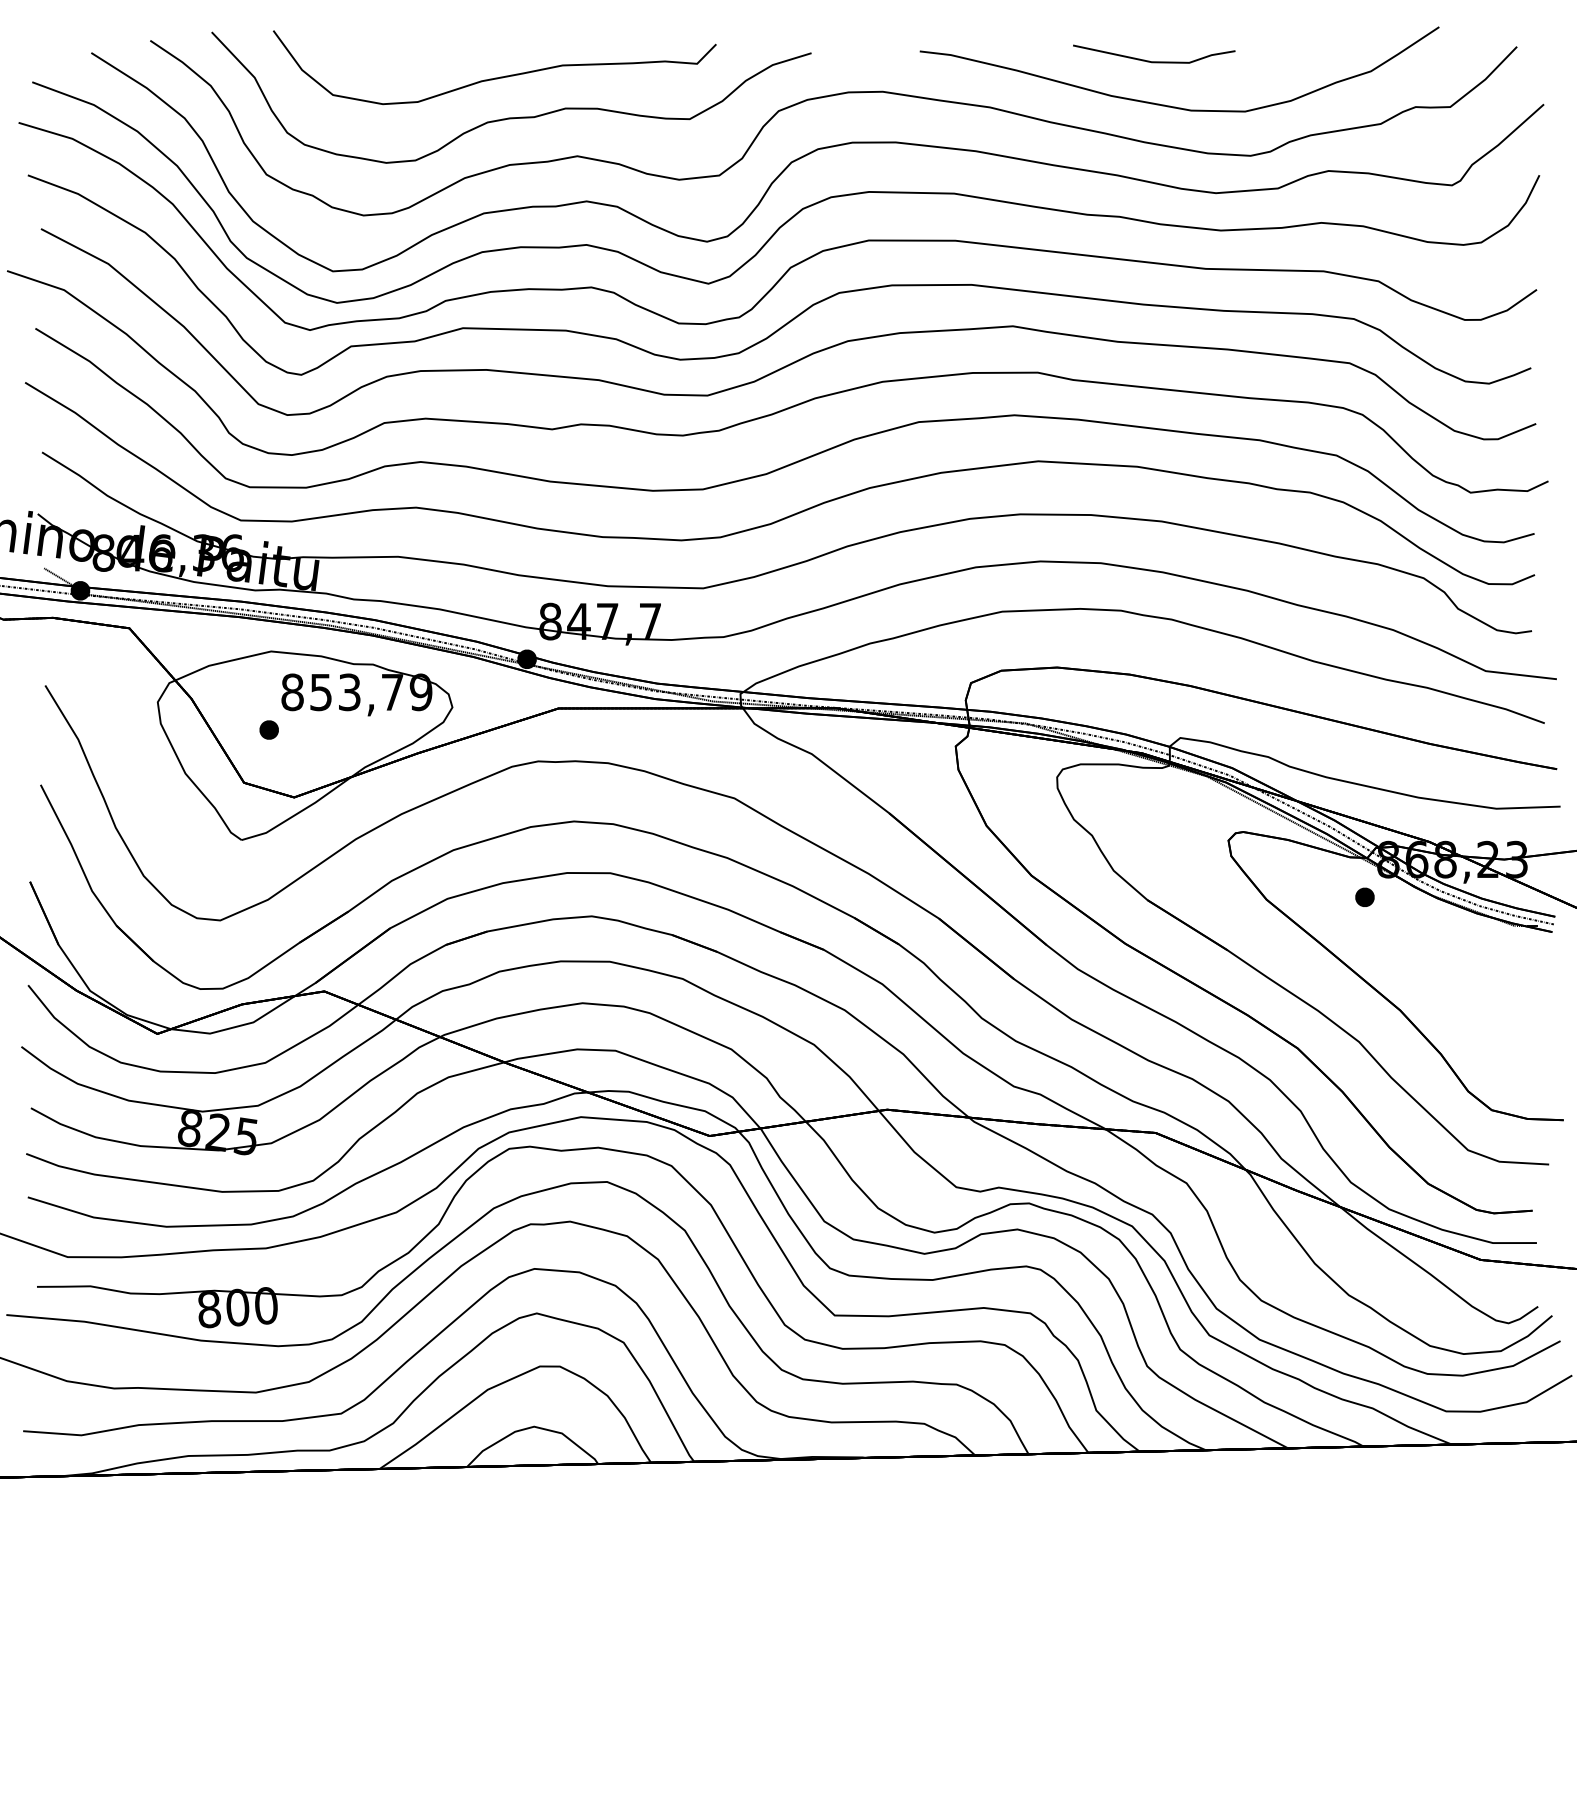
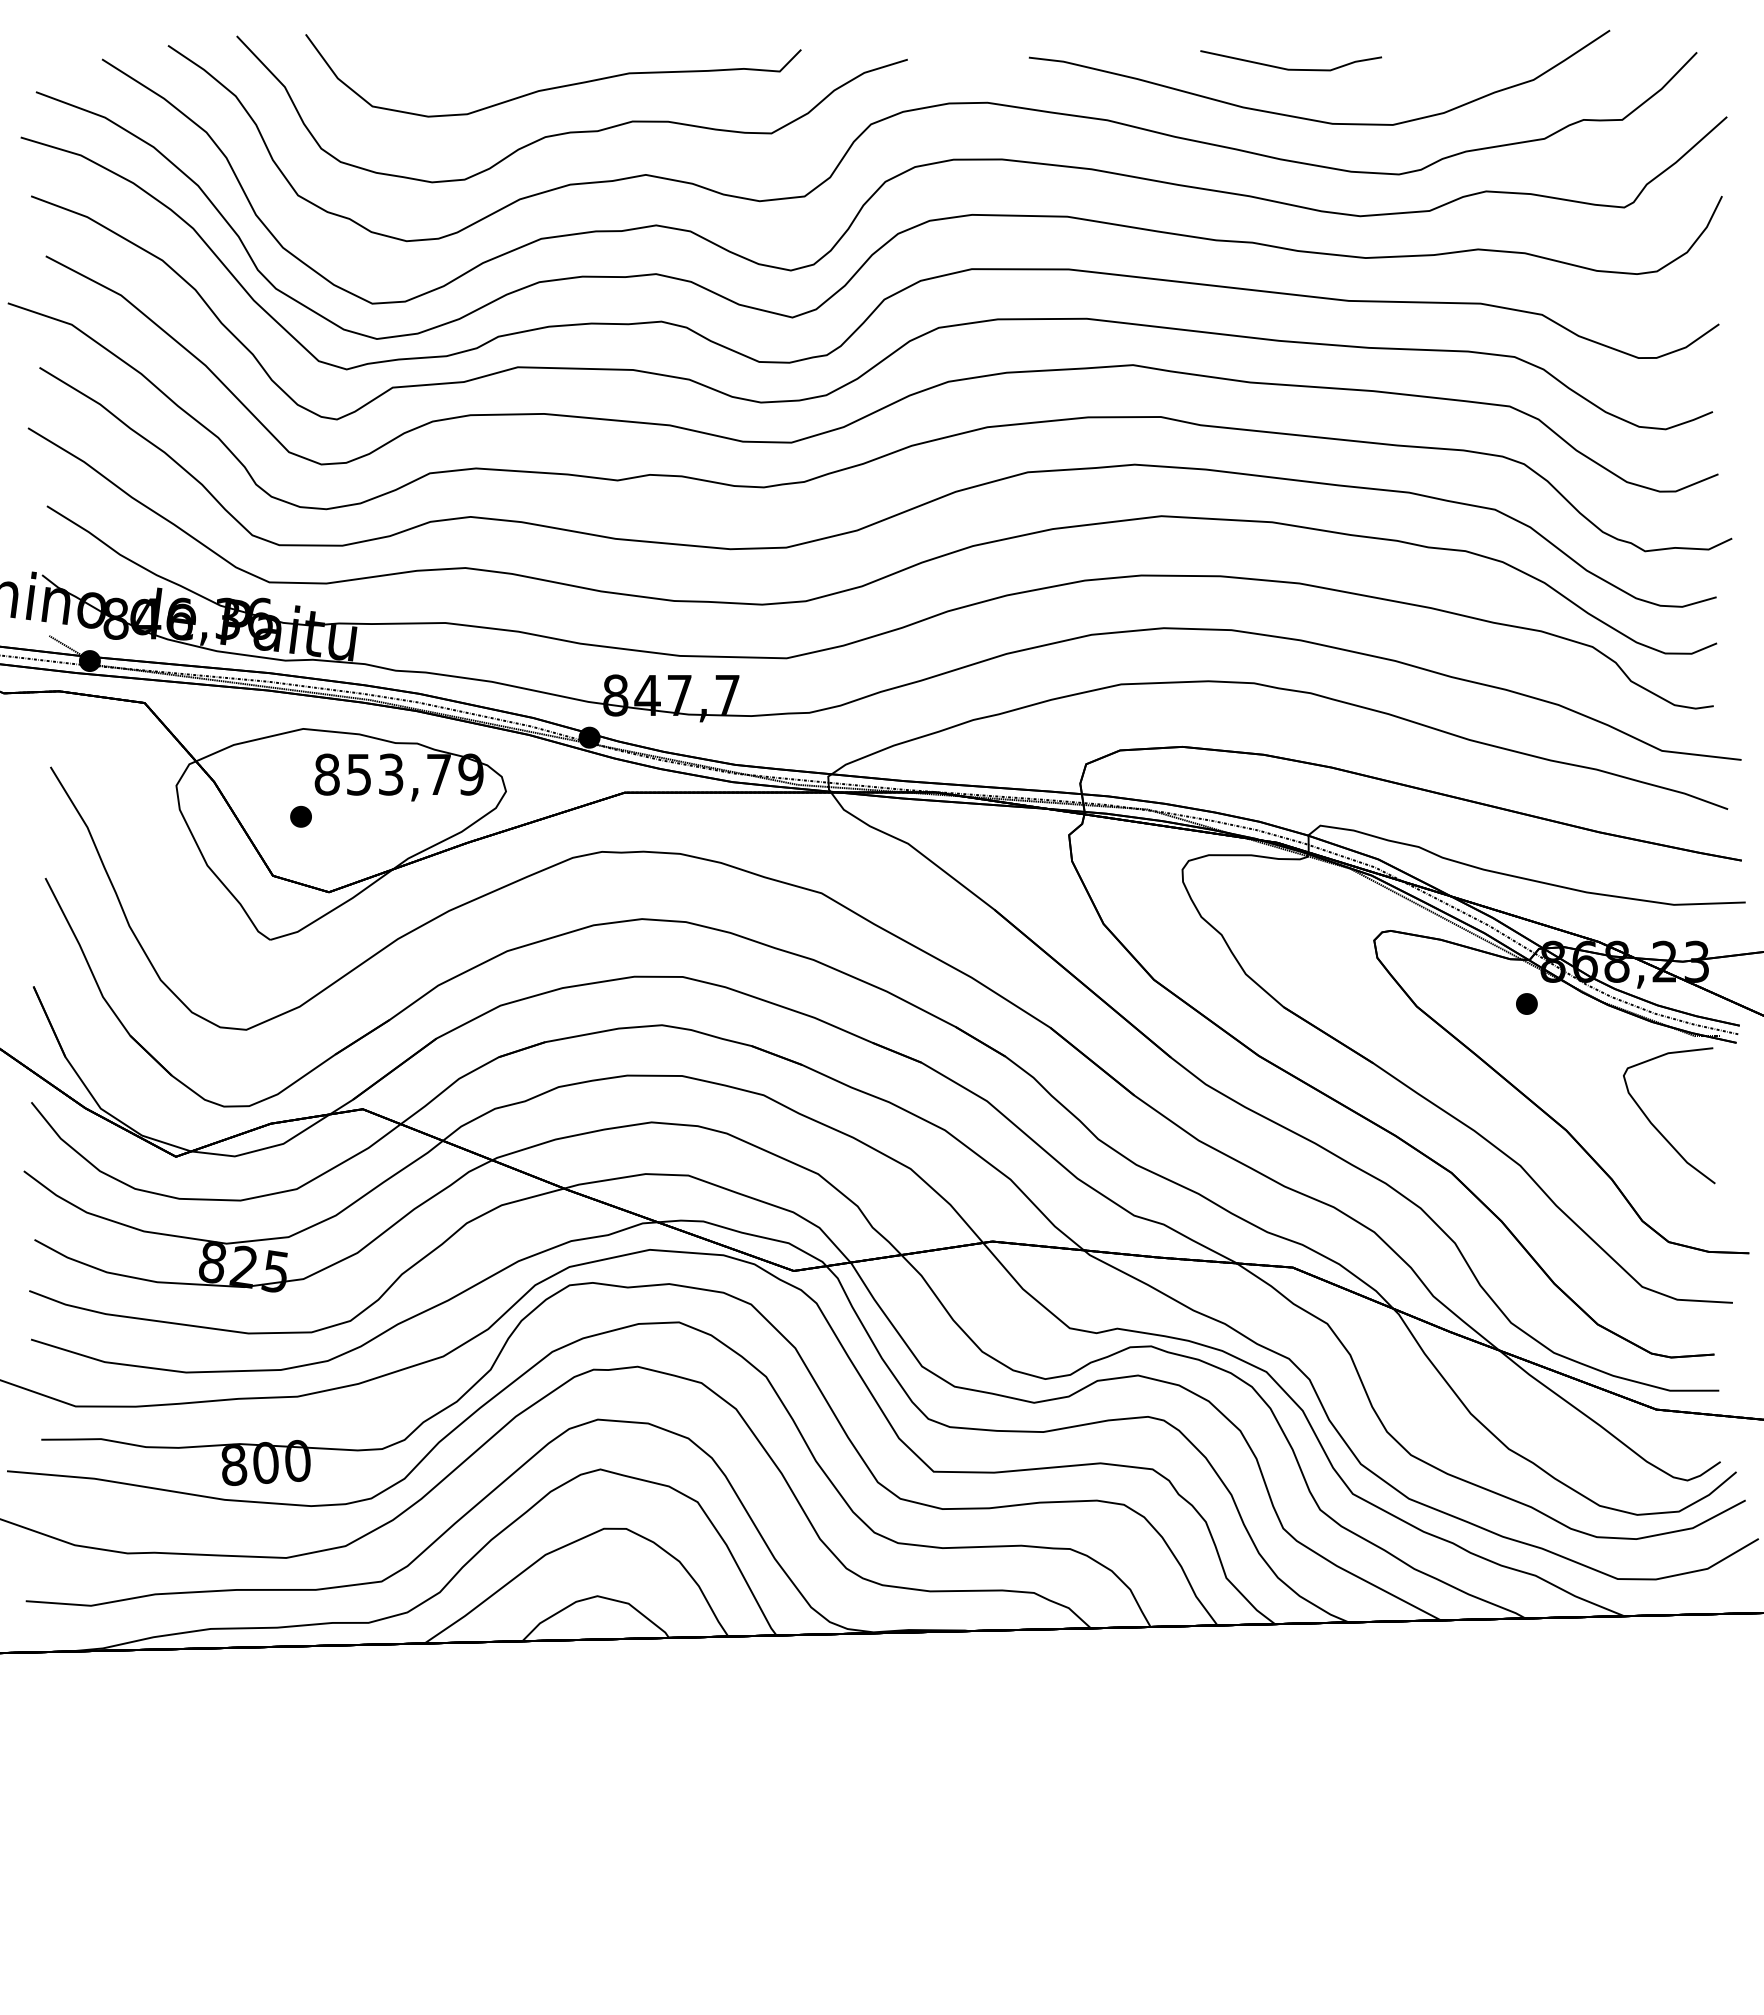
part: (1480, 1007) -> (1656, 1127), added

